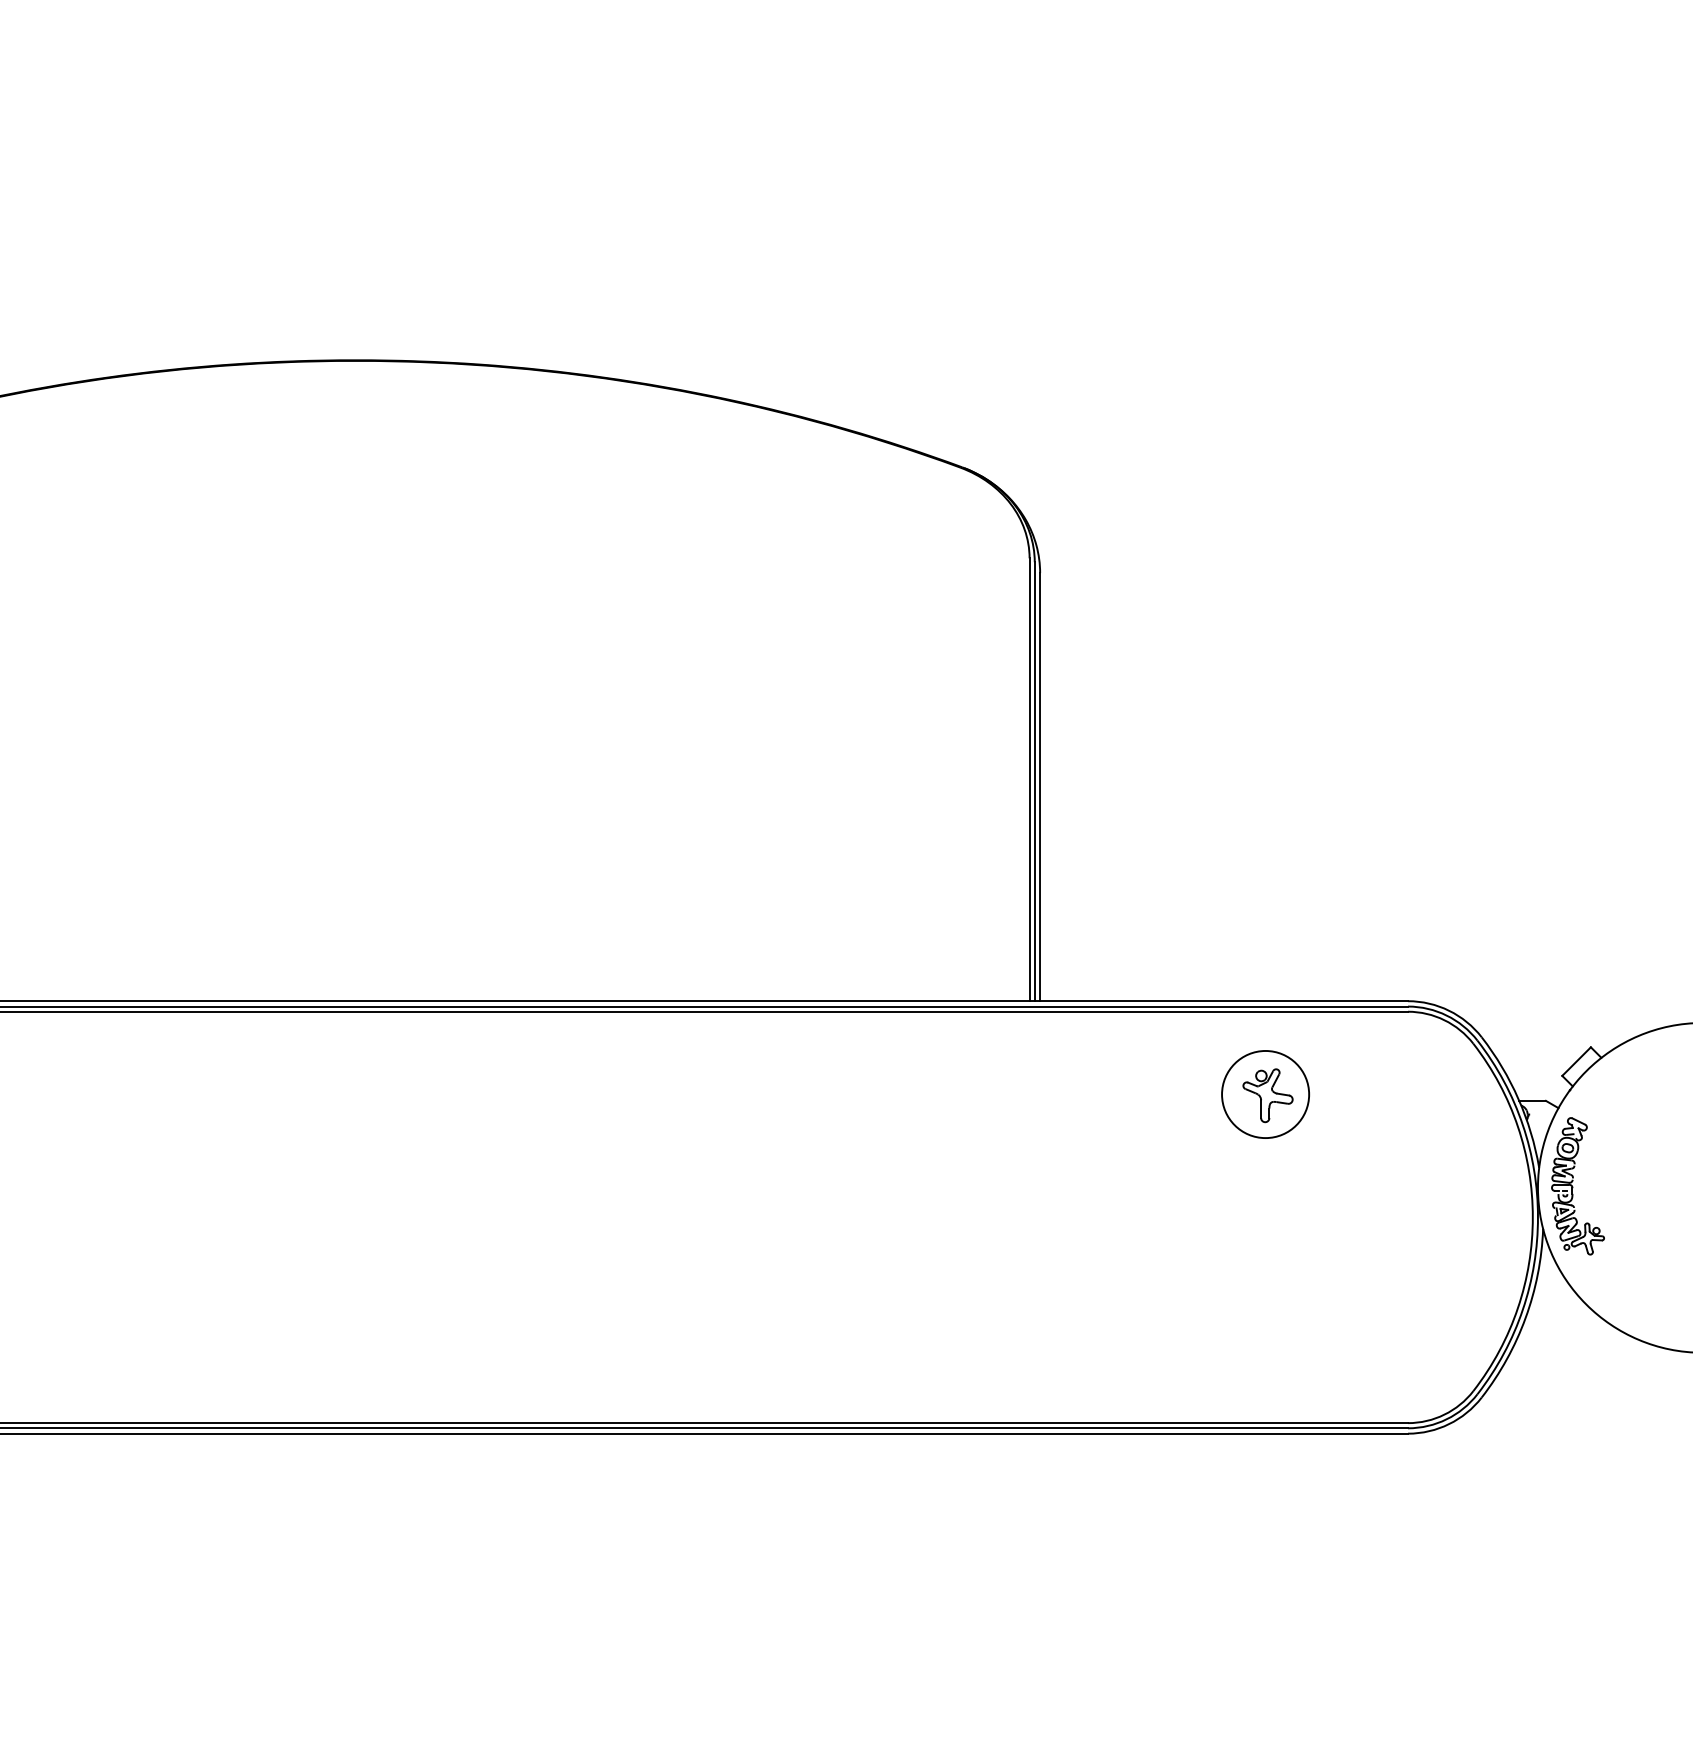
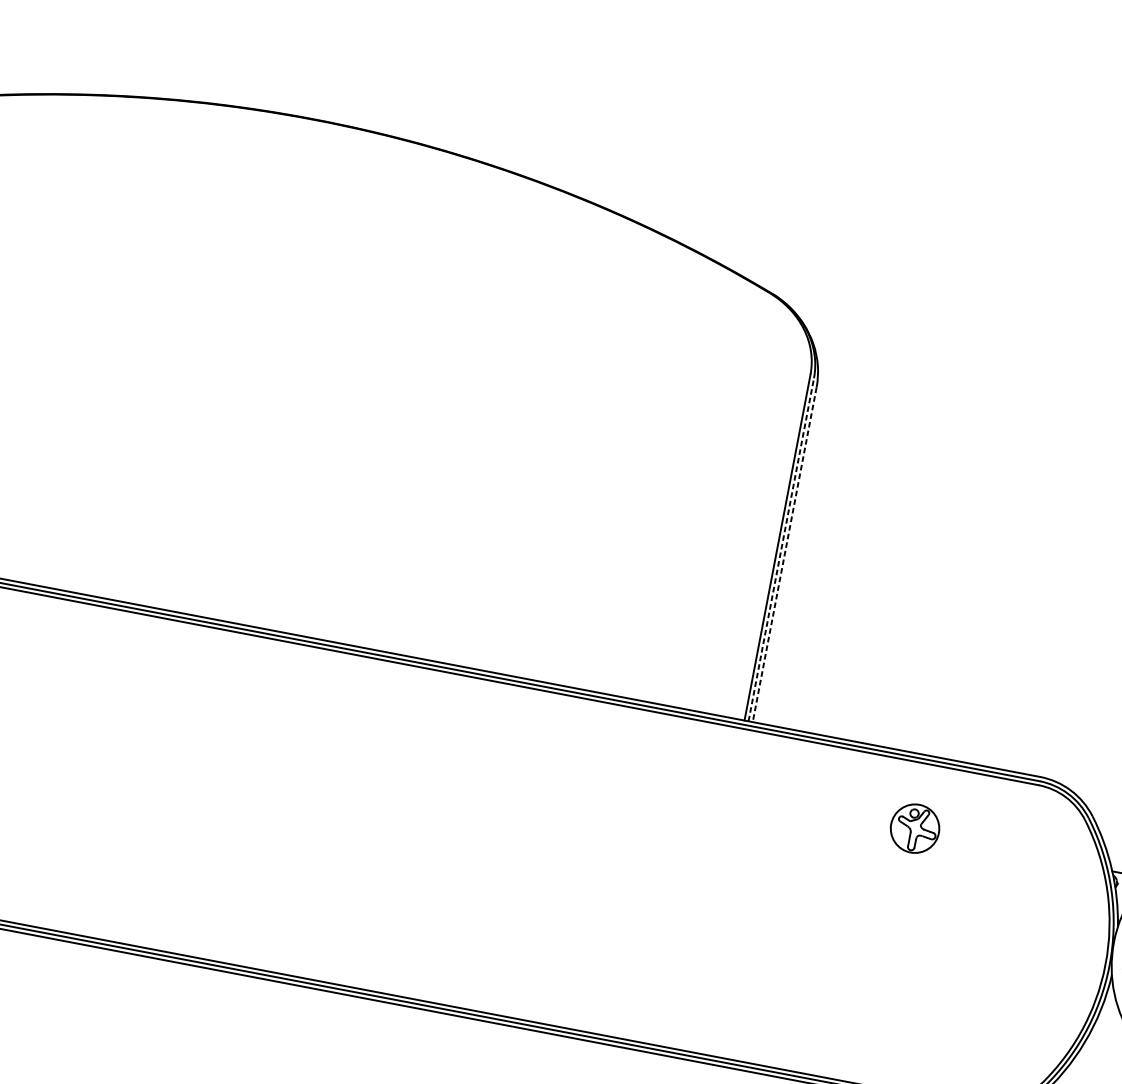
line: (1034, 781) -> (781, 549), solid -> dashed
line: (1040, 787) -> (784, 555), solid -> dashed
circle: (1265, 1094) -> (914, 828), size x0.7

